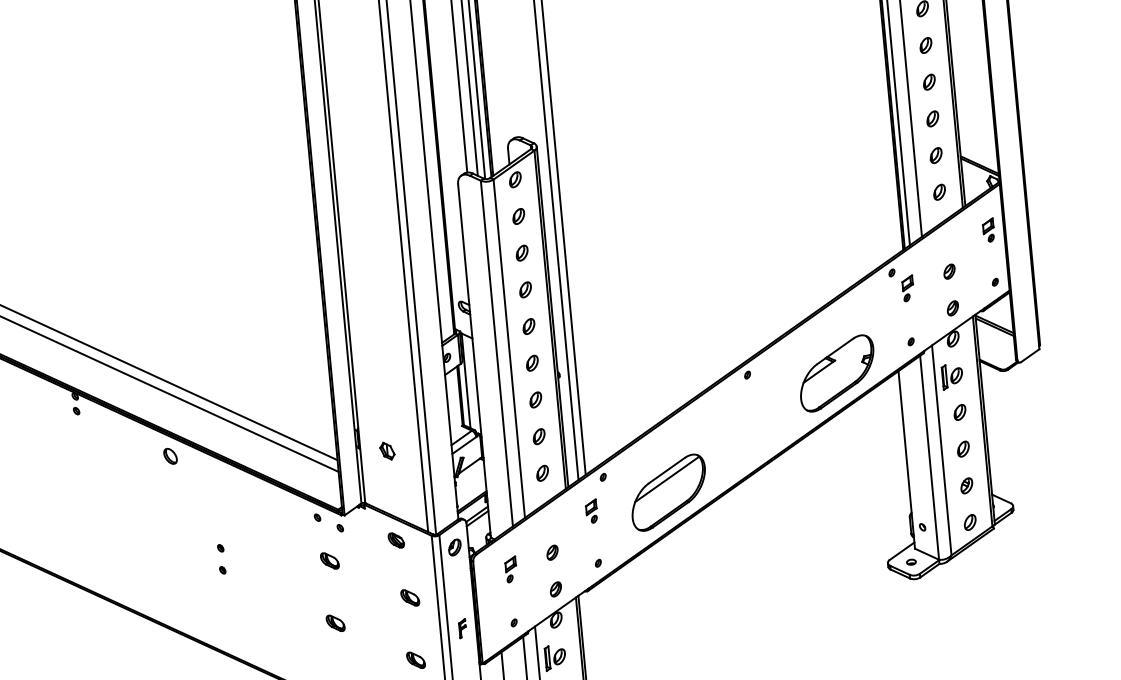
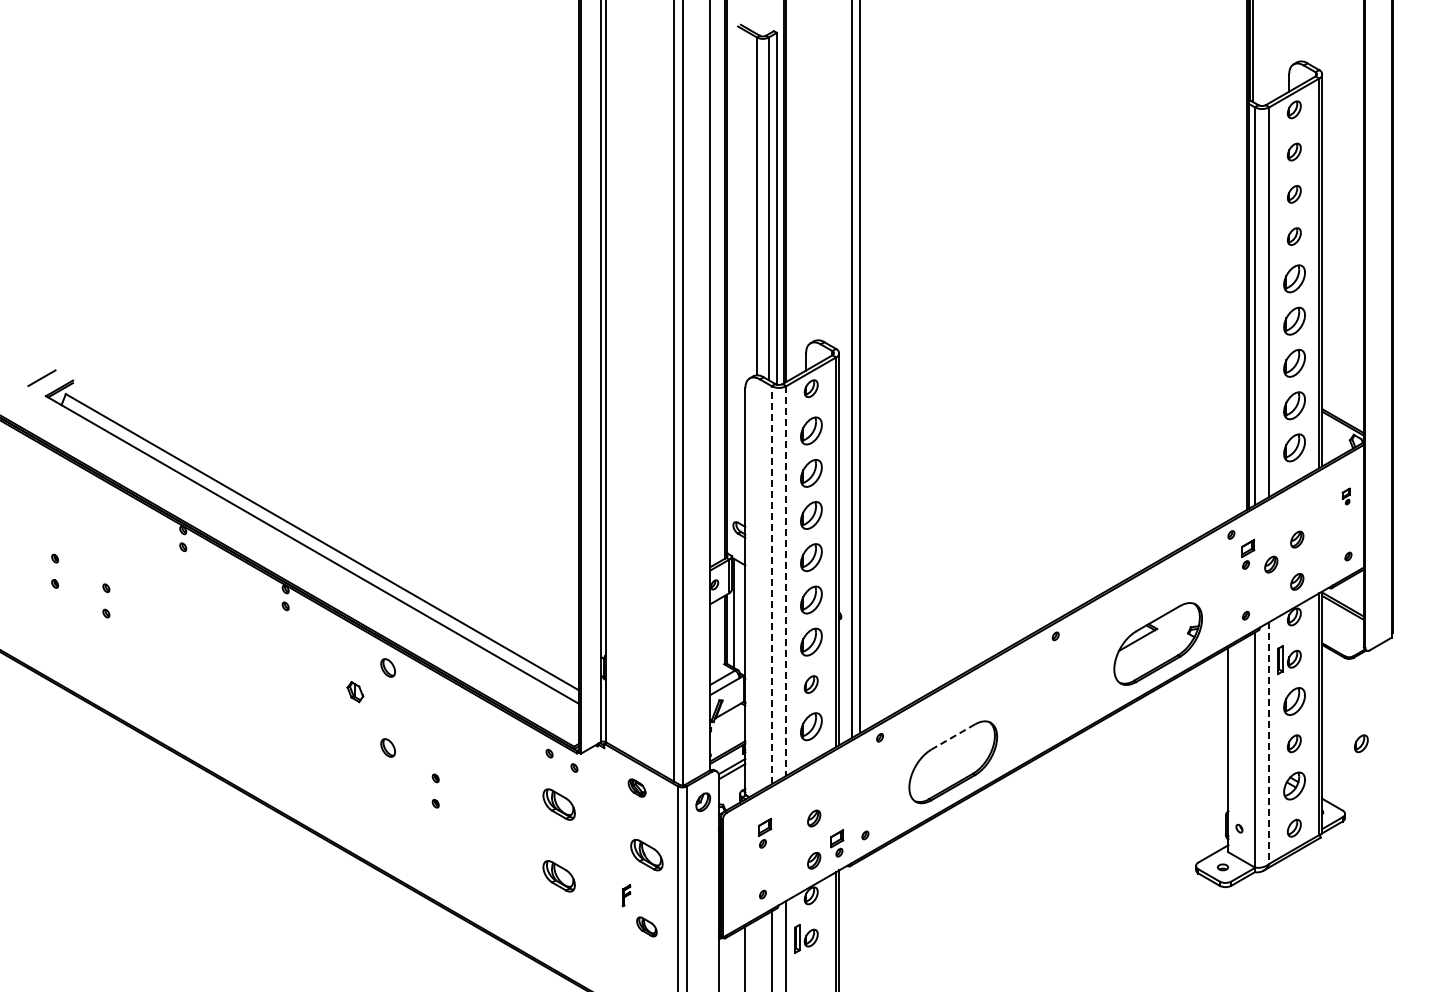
part: (925, 45) -> (1293, 278), size x1.6
part: (928, 81) -> (1293, 320), size x1.6
part: (932, 119) -> (1293, 363), size x1.6
part: (935, 155) -> (1293, 405), size x1.6
part: (938, 191) -> (1293, 447), size x1.6
part: (518, 216) -> (810, 430), size x1.6
part: (988, 230) -> (1346, 496), size x0.6
part: (521, 252) -> (810, 472), size x1.6
part: (524, 289) -> (810, 515), size x1.6
part: (929, 295) -> (1271, 564), added
part: (528, 326) -> (810, 557), size x1.6
line: (509, 349) -> (786, 581), solid -> dashed
line: (496, 352) -> (771, 584), solid -> dashed
part: (531, 362) -> (810, 599), size x1.6
part: (535, 400) -> (810, 642), size x1.6
part: (959, 412) -> (1293, 701), size x1.6
part: (1020, 443) -> (1360, 743), added
line: (941, 450) -> (1269, 742), solid -> dashed
part: (387, 451) -> (355, 692), moved
line: (666, 471) -> (952, 737), solid -> dashed
part: (541, 473) -> (810, 726), size x1.6
line: (666, 479) -> (952, 746), removed
part: (966, 485) -> (1293, 785), size x1.6
part: (591, 511) -> (837, 843), moved
part: (176, 525) -> (387, 747), added
part: (329, 560) -> (558, 803), size x1.6
part: (409, 597) -> (646, 854), size x1.6
part: (335, 622) -> (558, 875), size x1.6
part: (462, 628) -> (626, 895), moved

